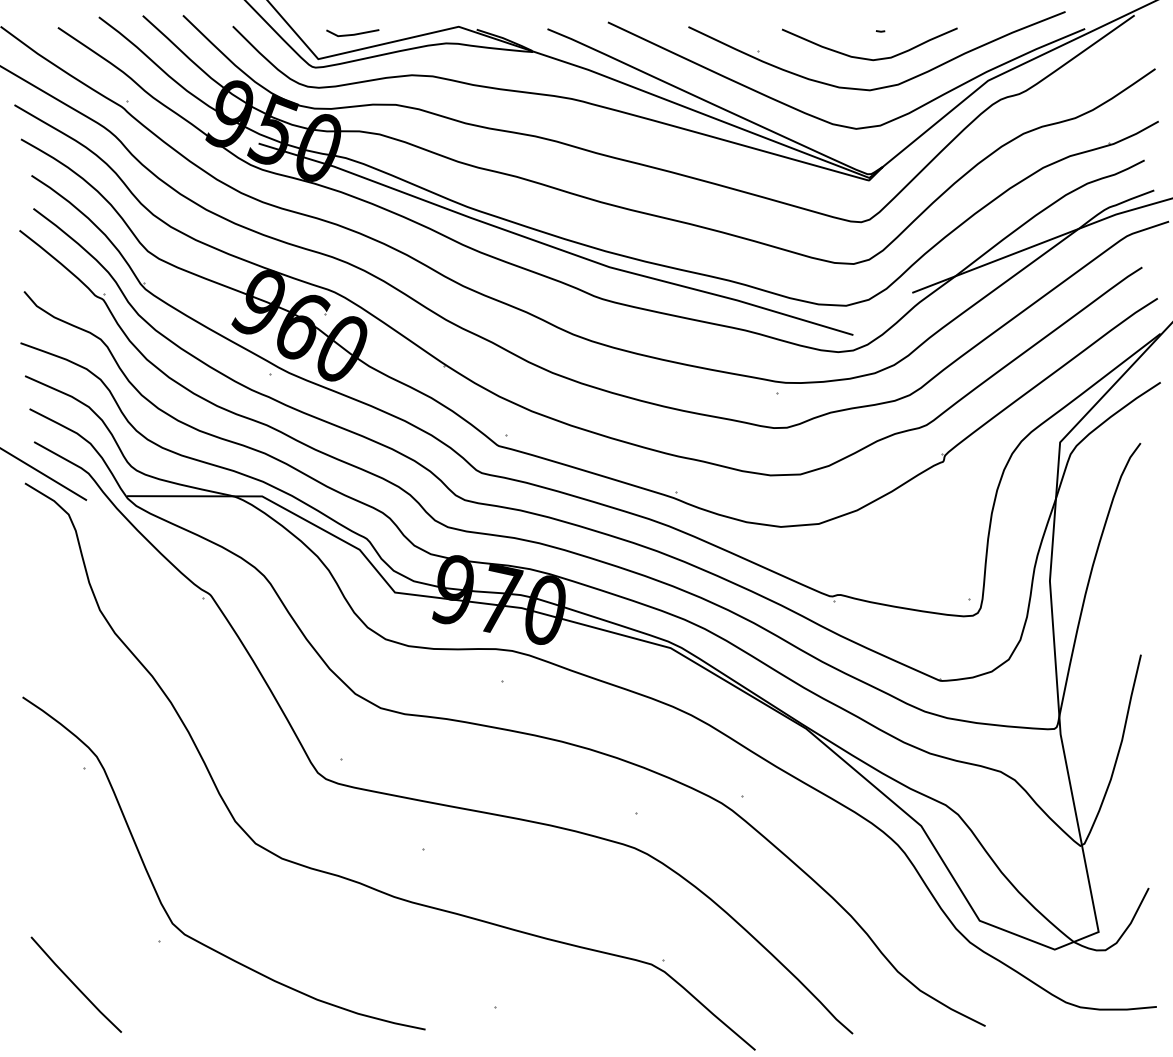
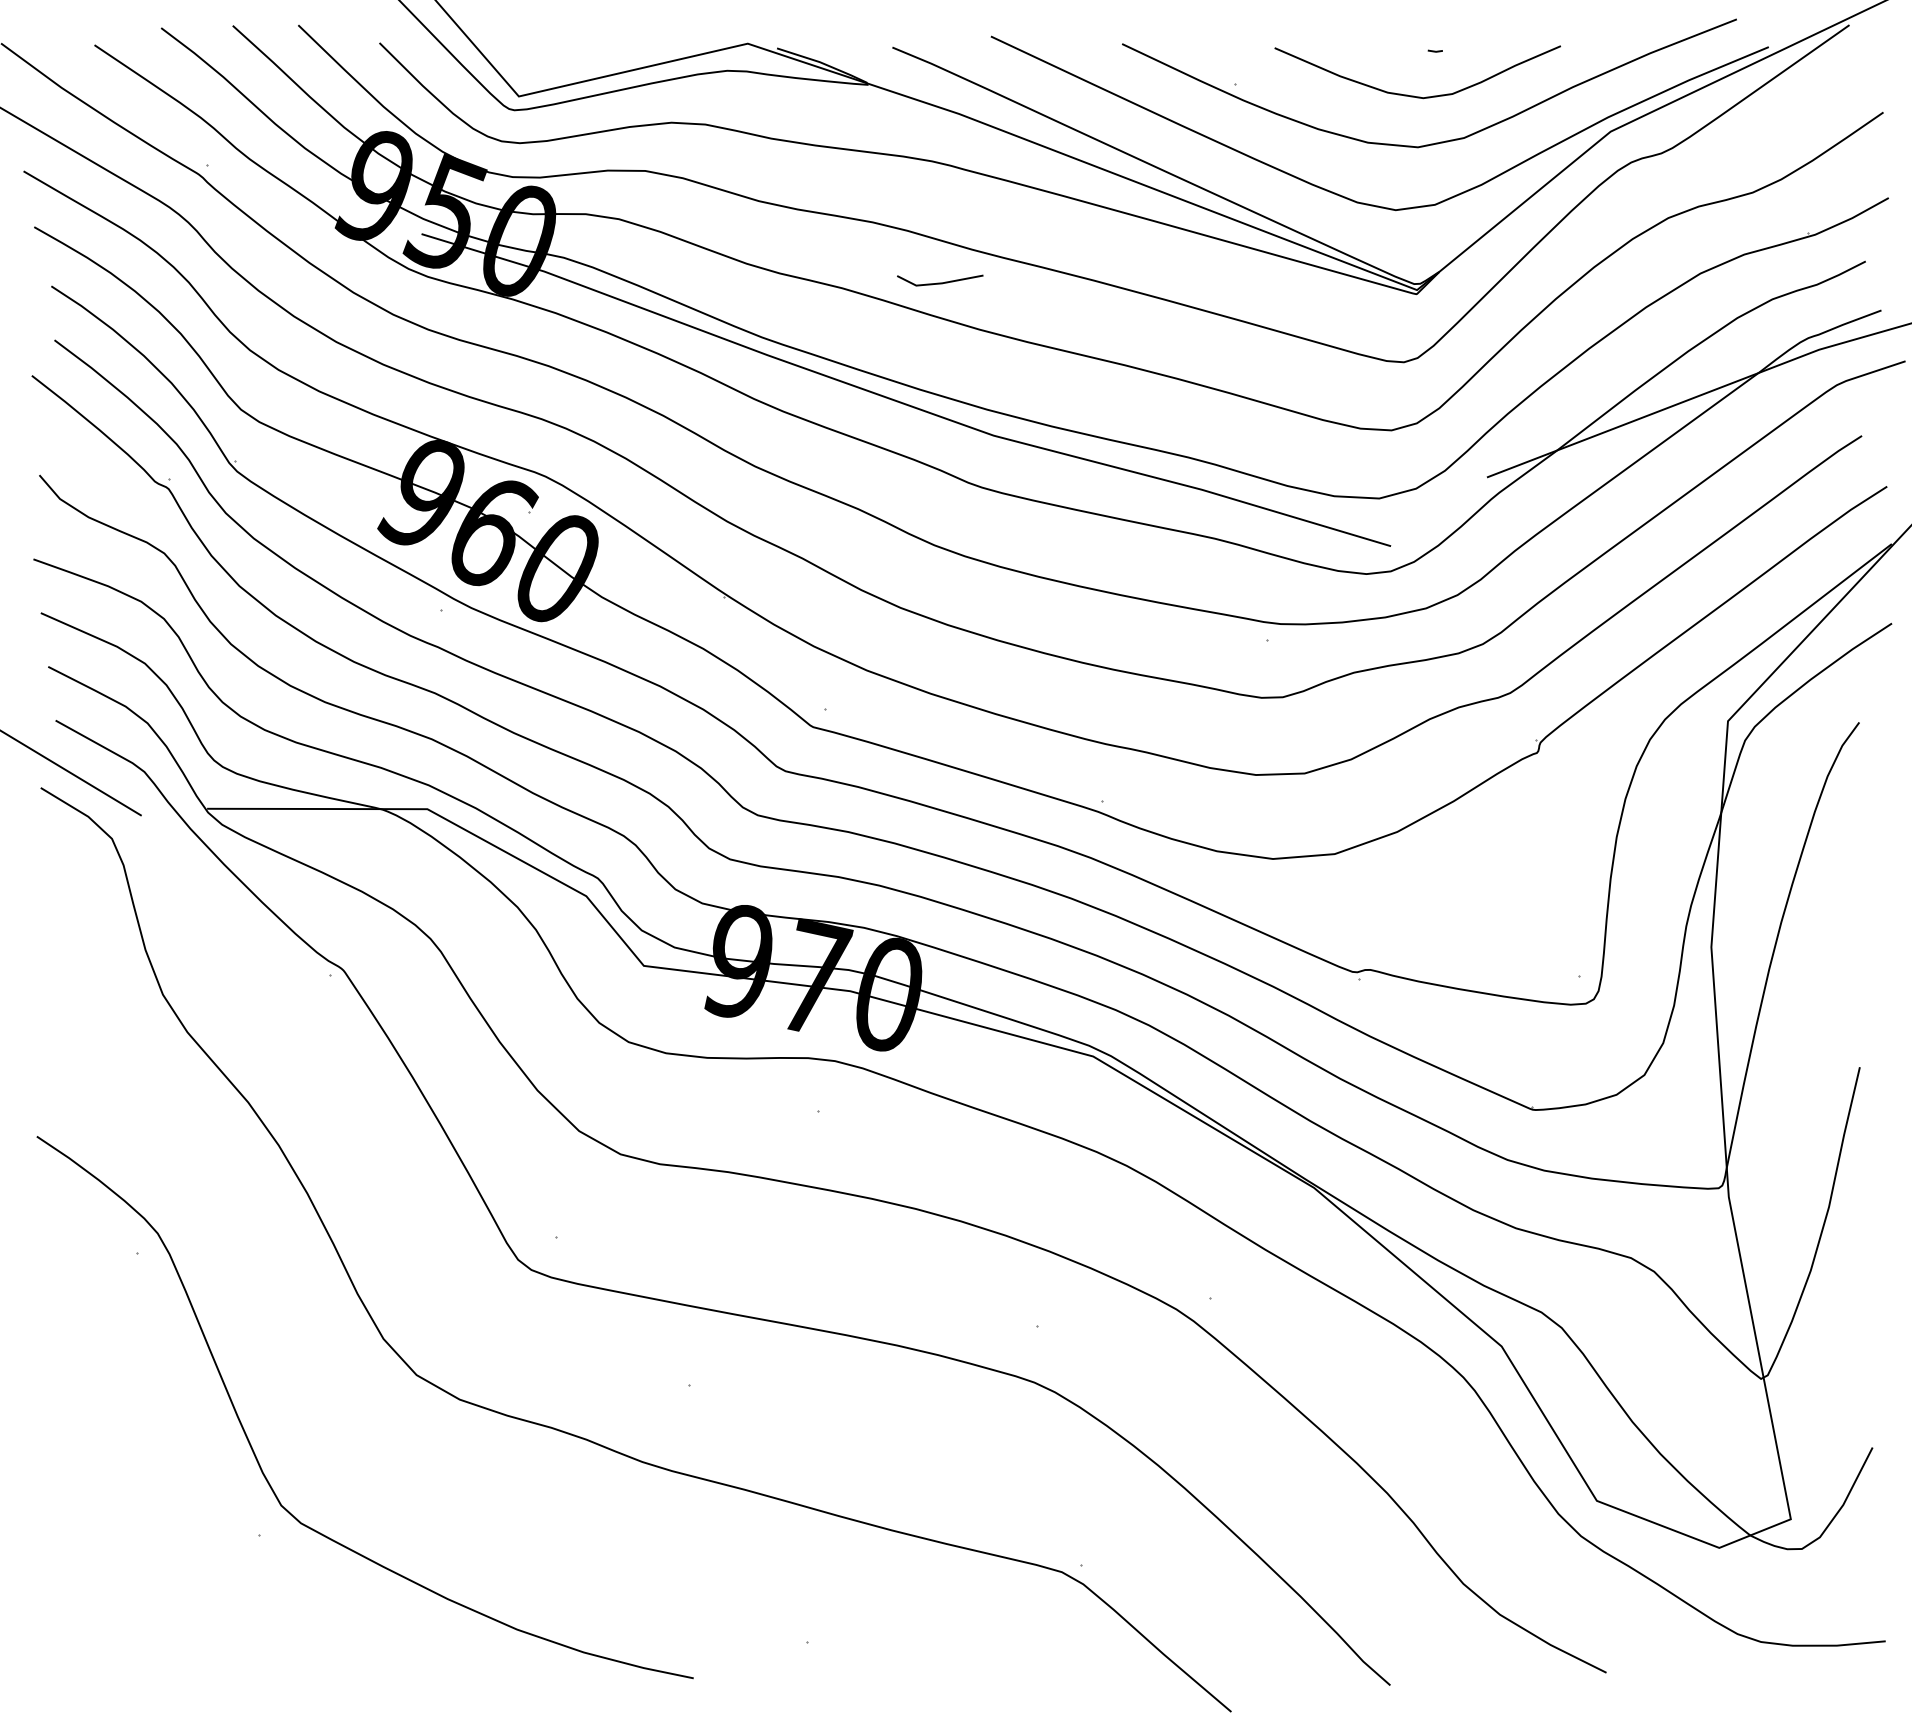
line: (353, 33) -> (941, 281), moved
line: (75, 984) -> (123, 1604), removed

